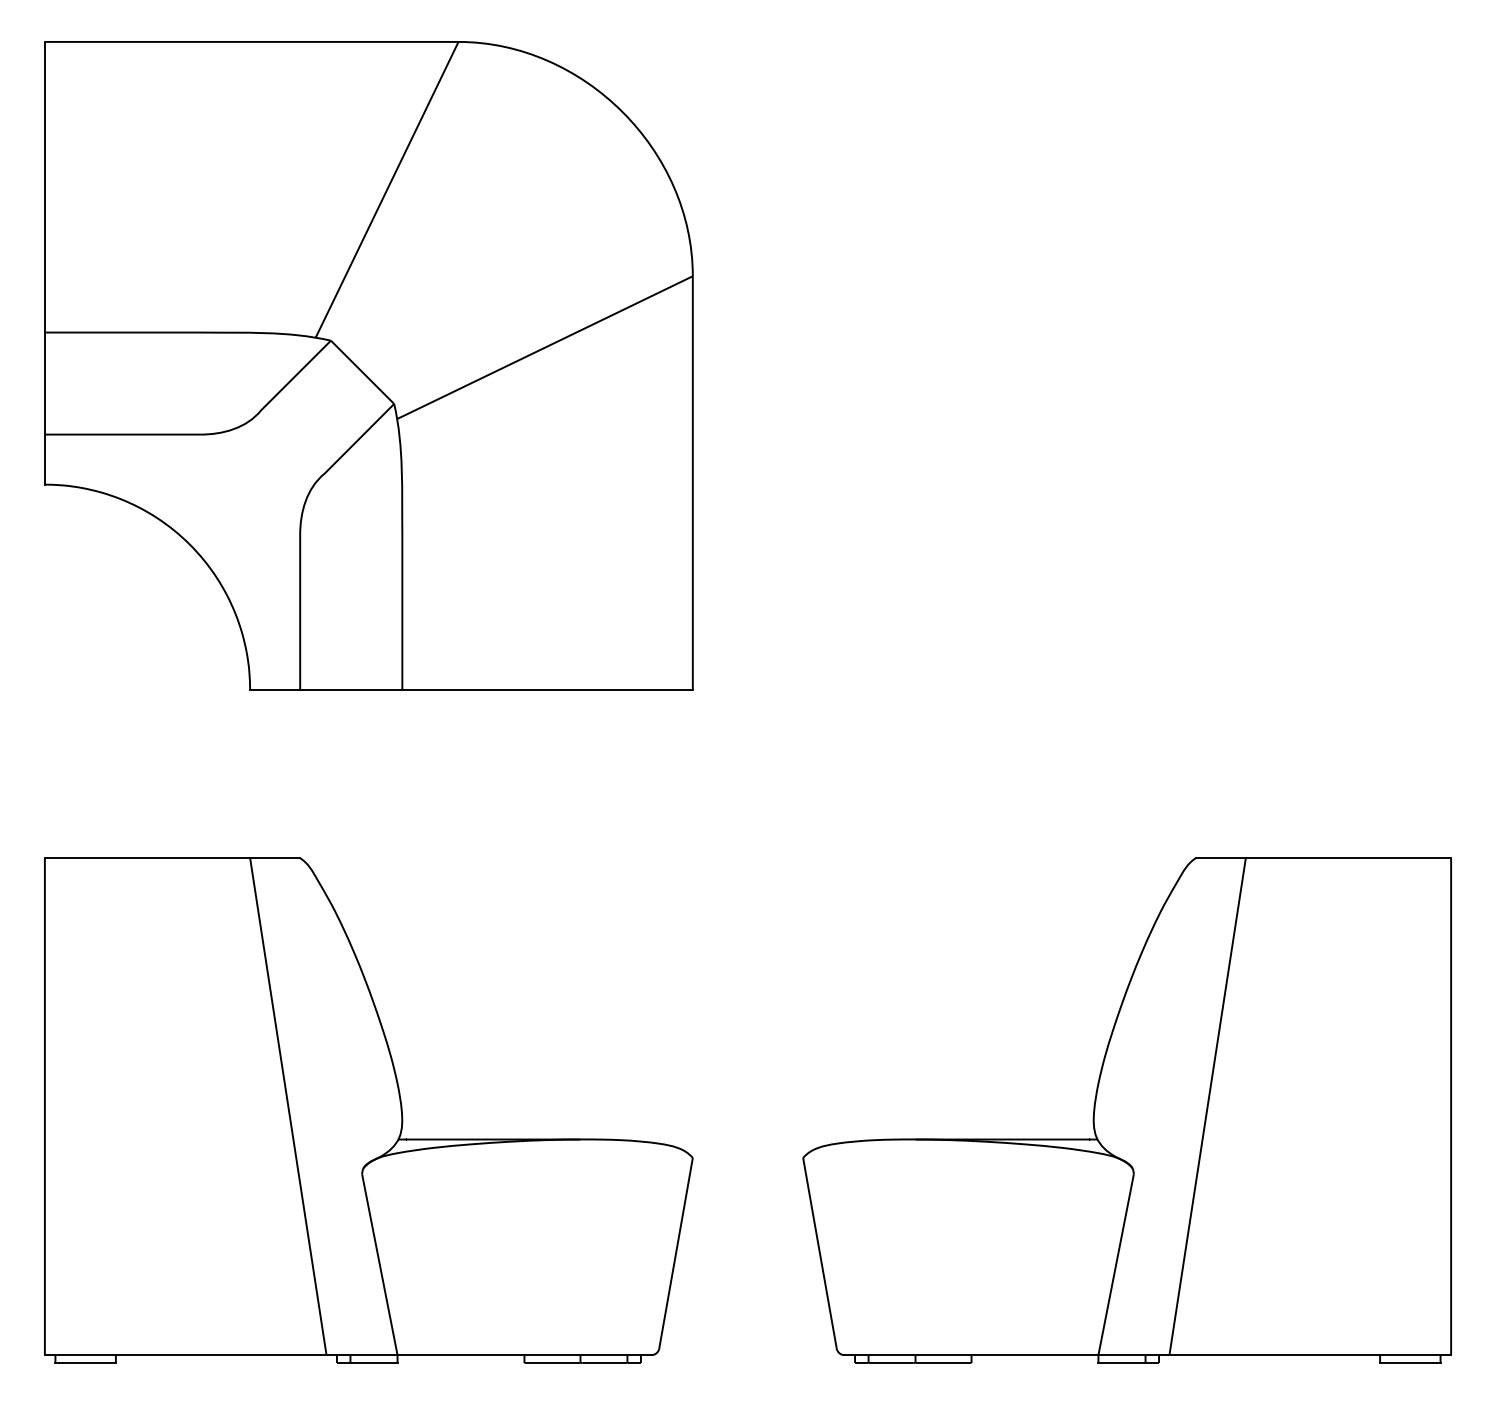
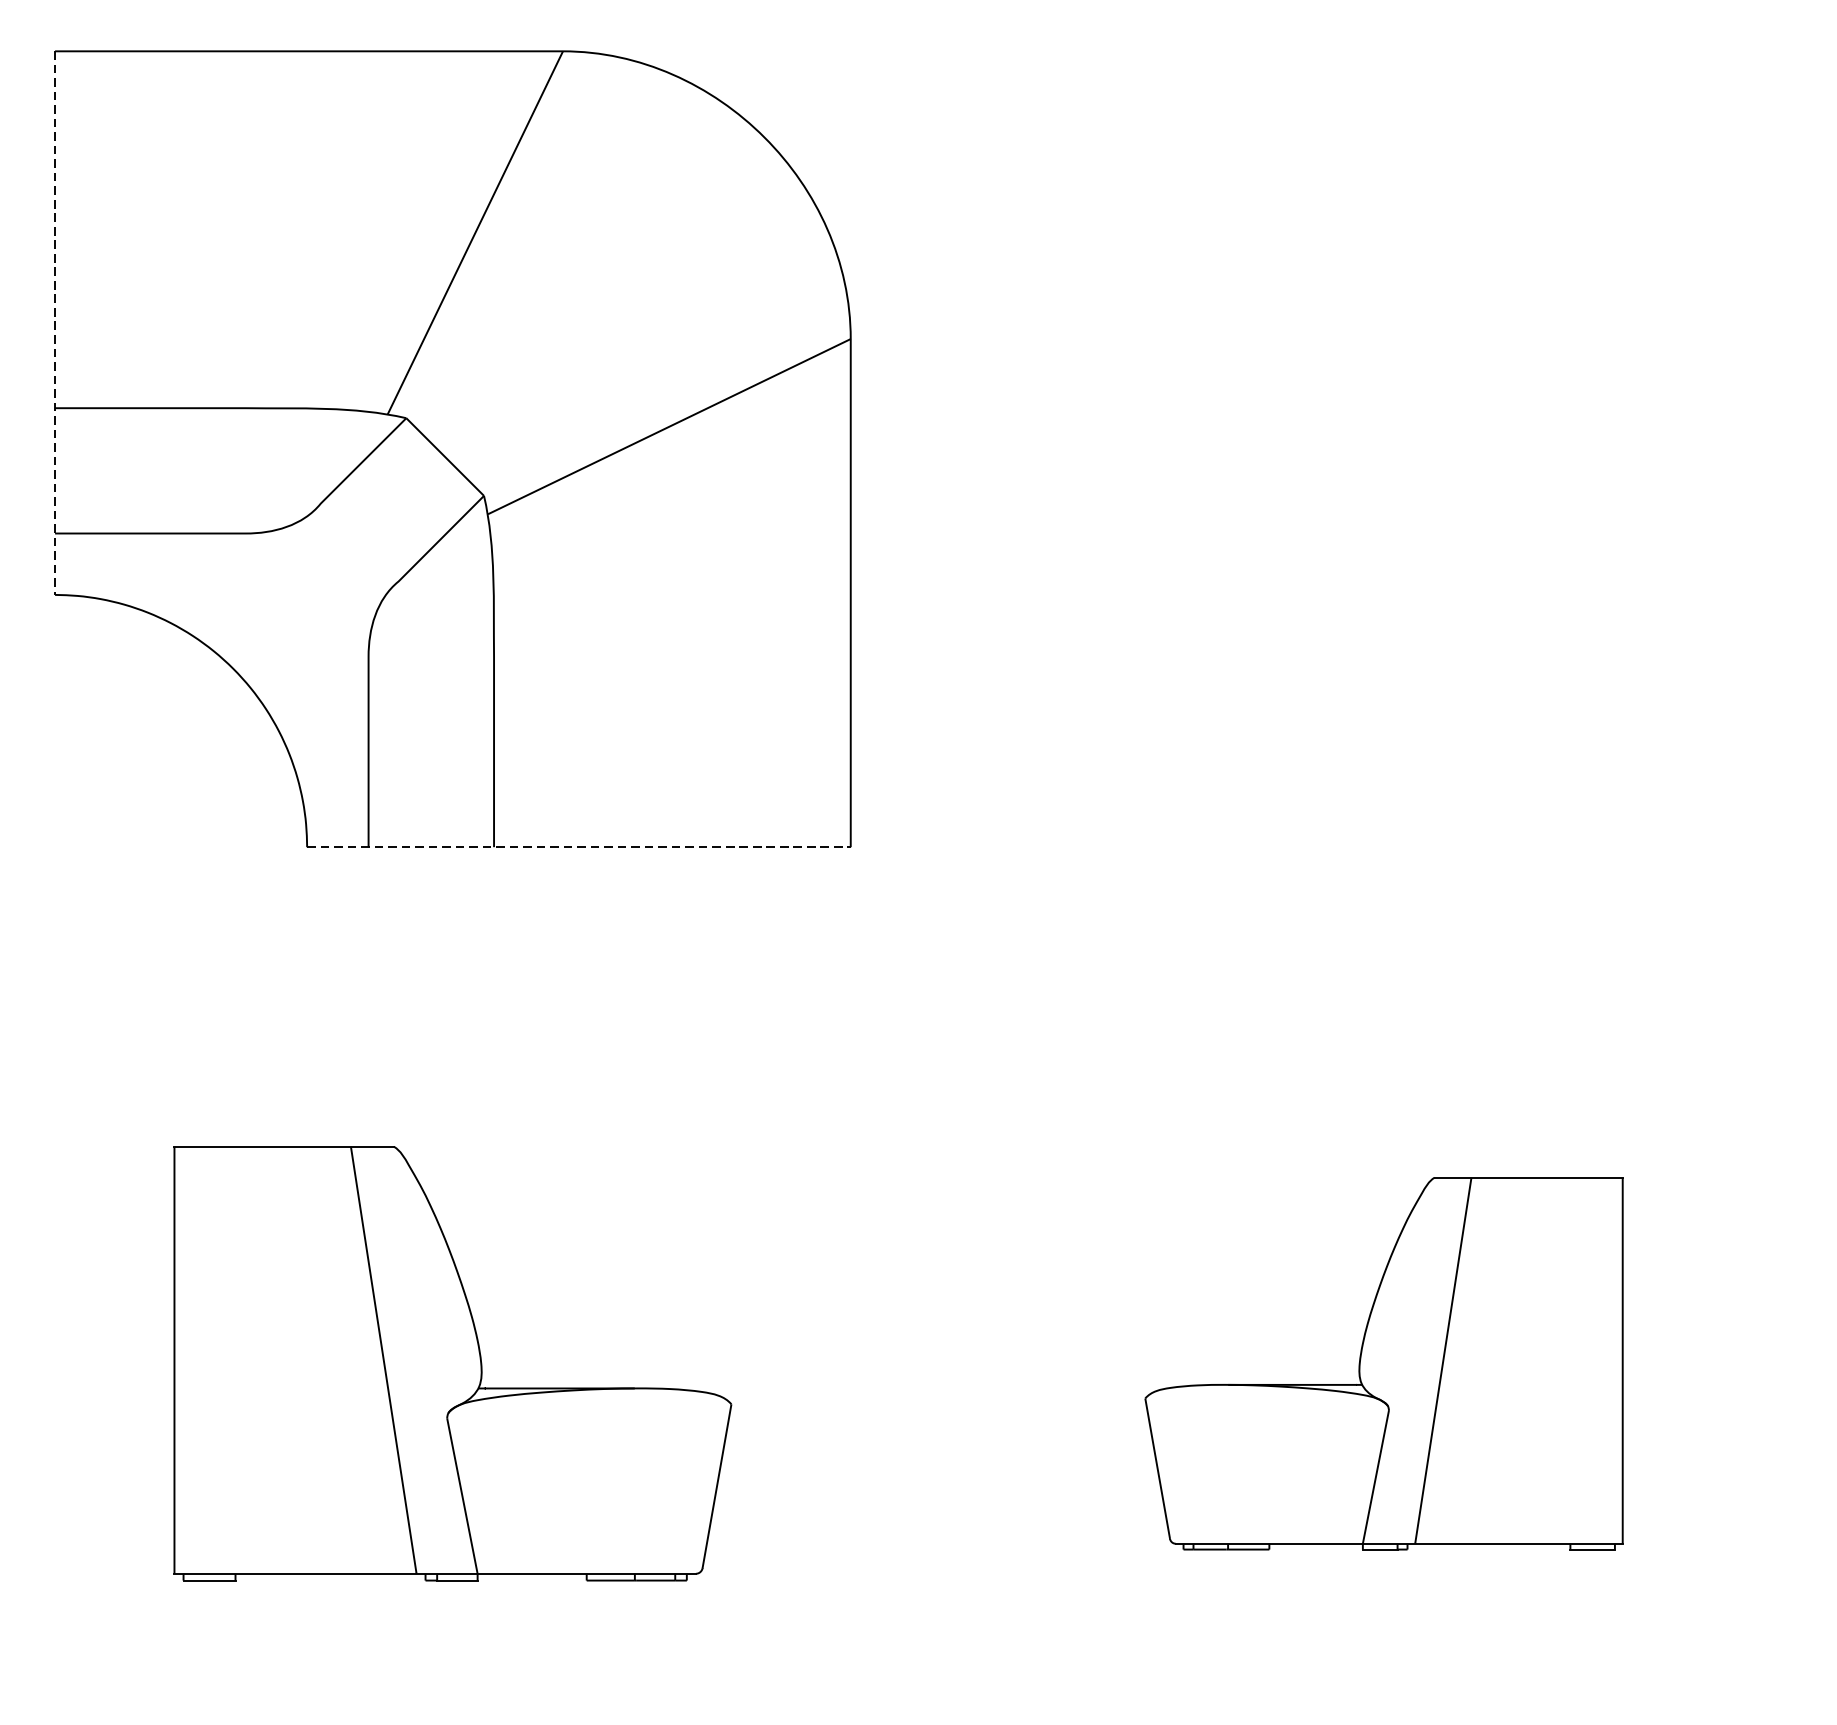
line: (44, 263) -> (54, 323), solid -> dashed
line: (471, 690) -> (578, 847), solid -> dashed
part: (368, 1110) -> (452, 1363), size x0.7
part: (1126, 1110) -> (1383, 1363), size x0.6

